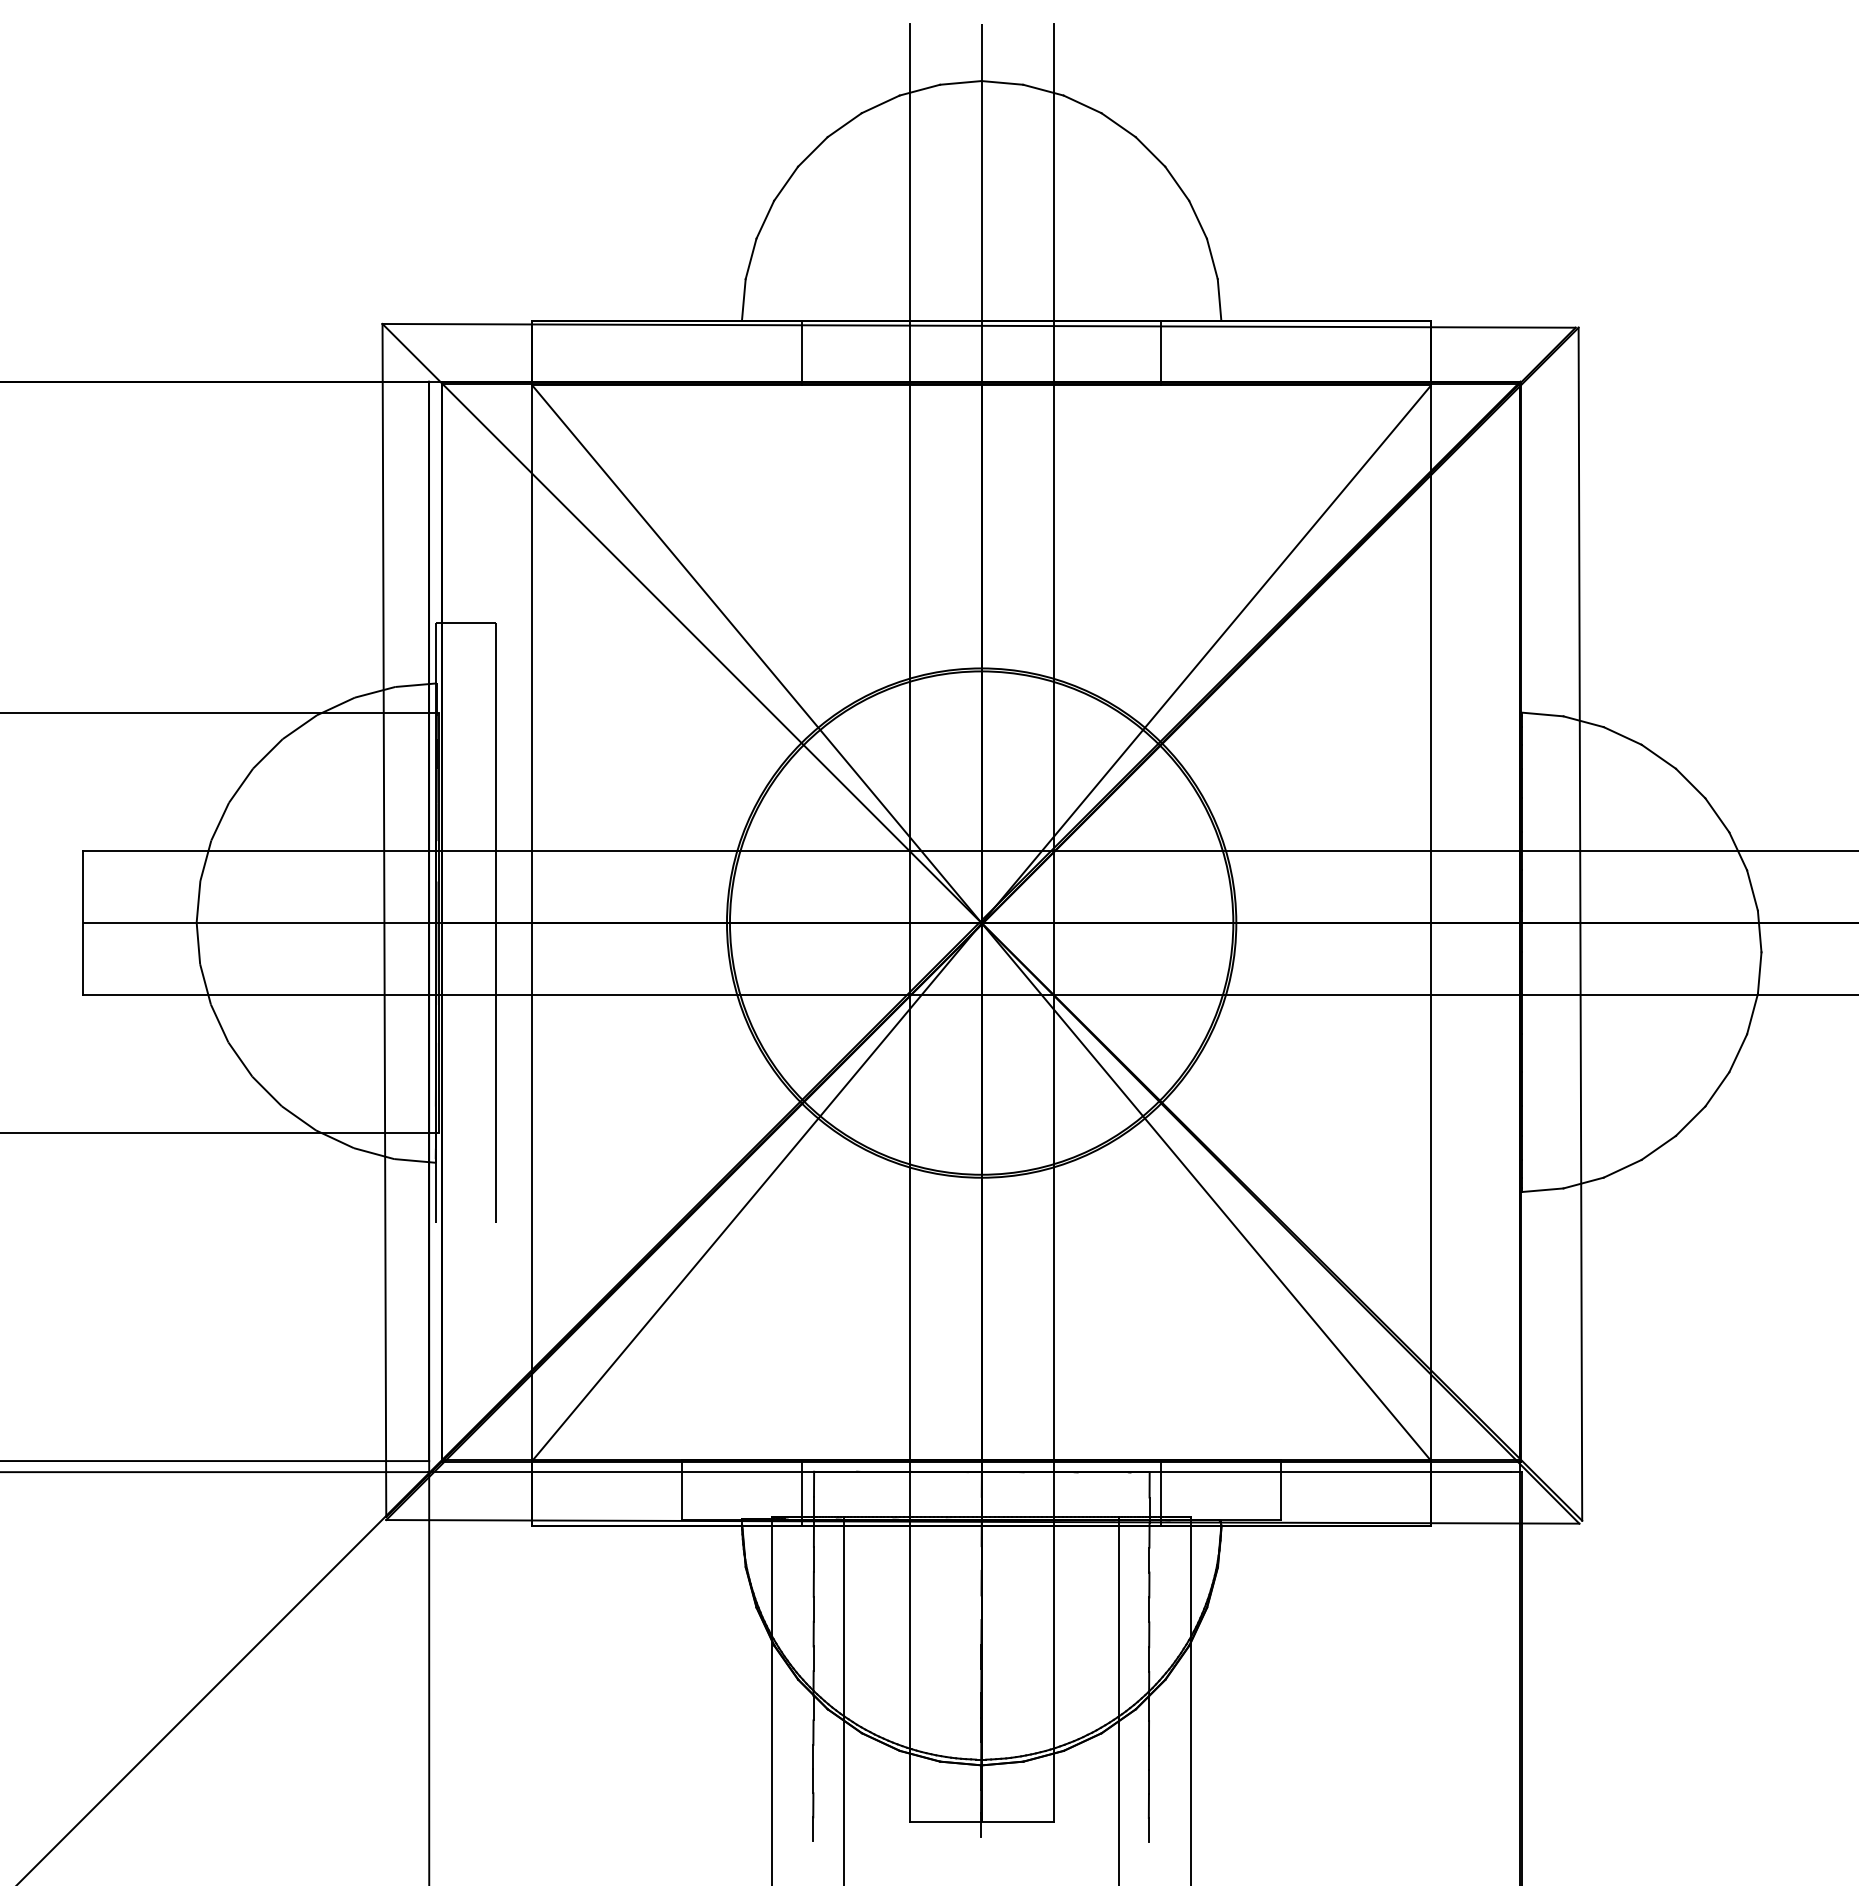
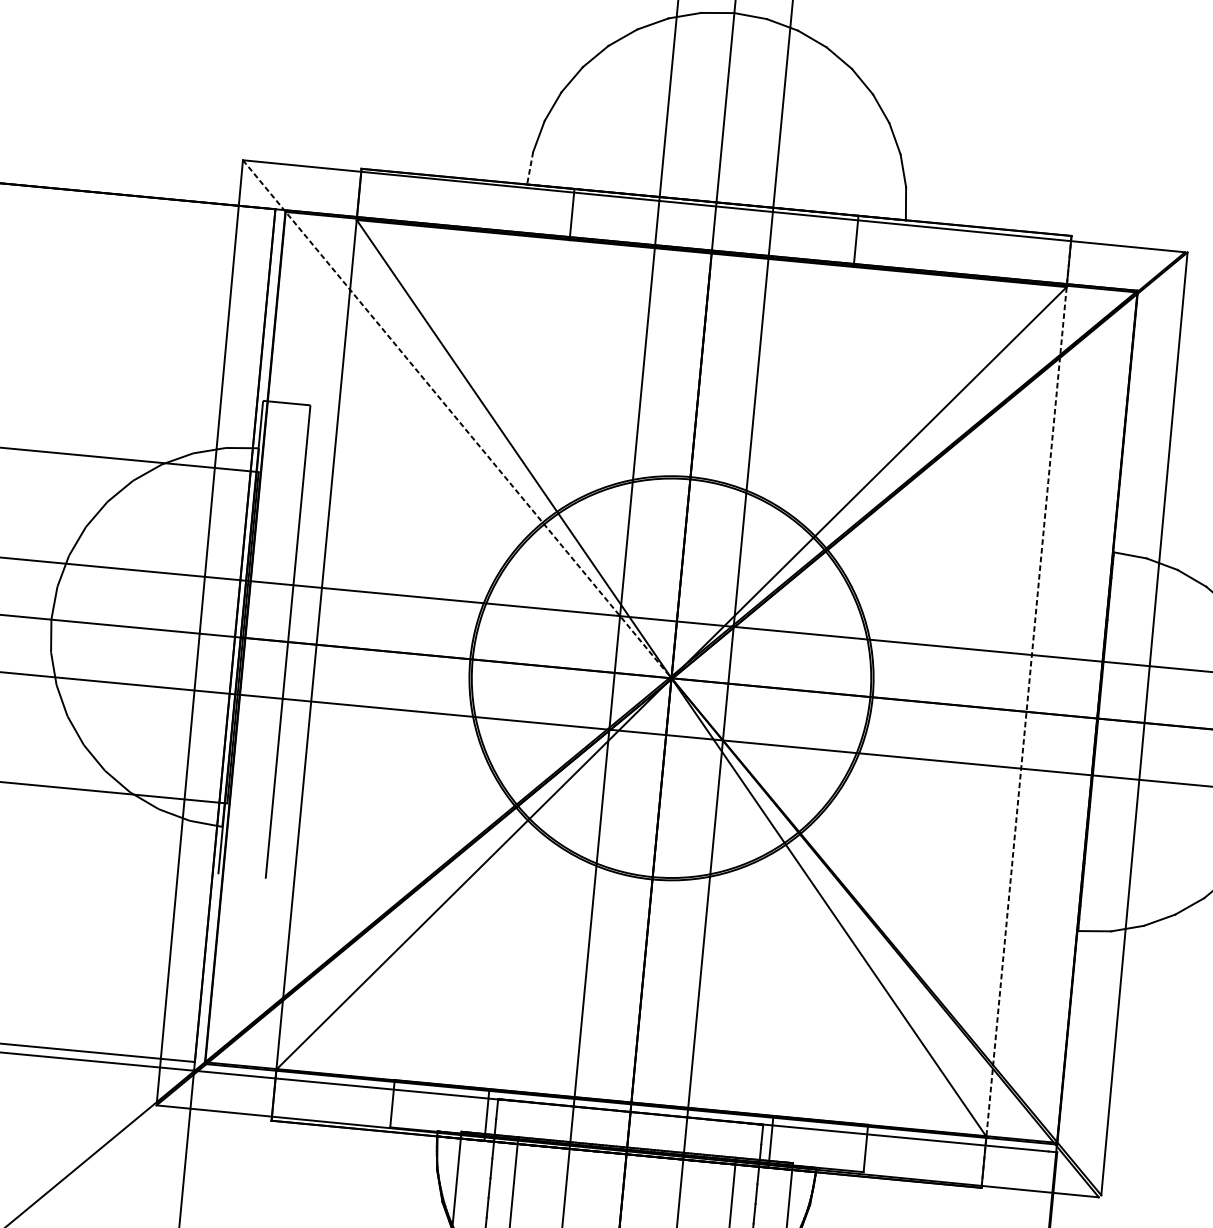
line: (743, 299) -> (529, 167), solid -> dashed
line: (682, 624) -> (457, 420), solid -> dashed
line: (1431, 922) -> (1026, 711), solid -> dashed

